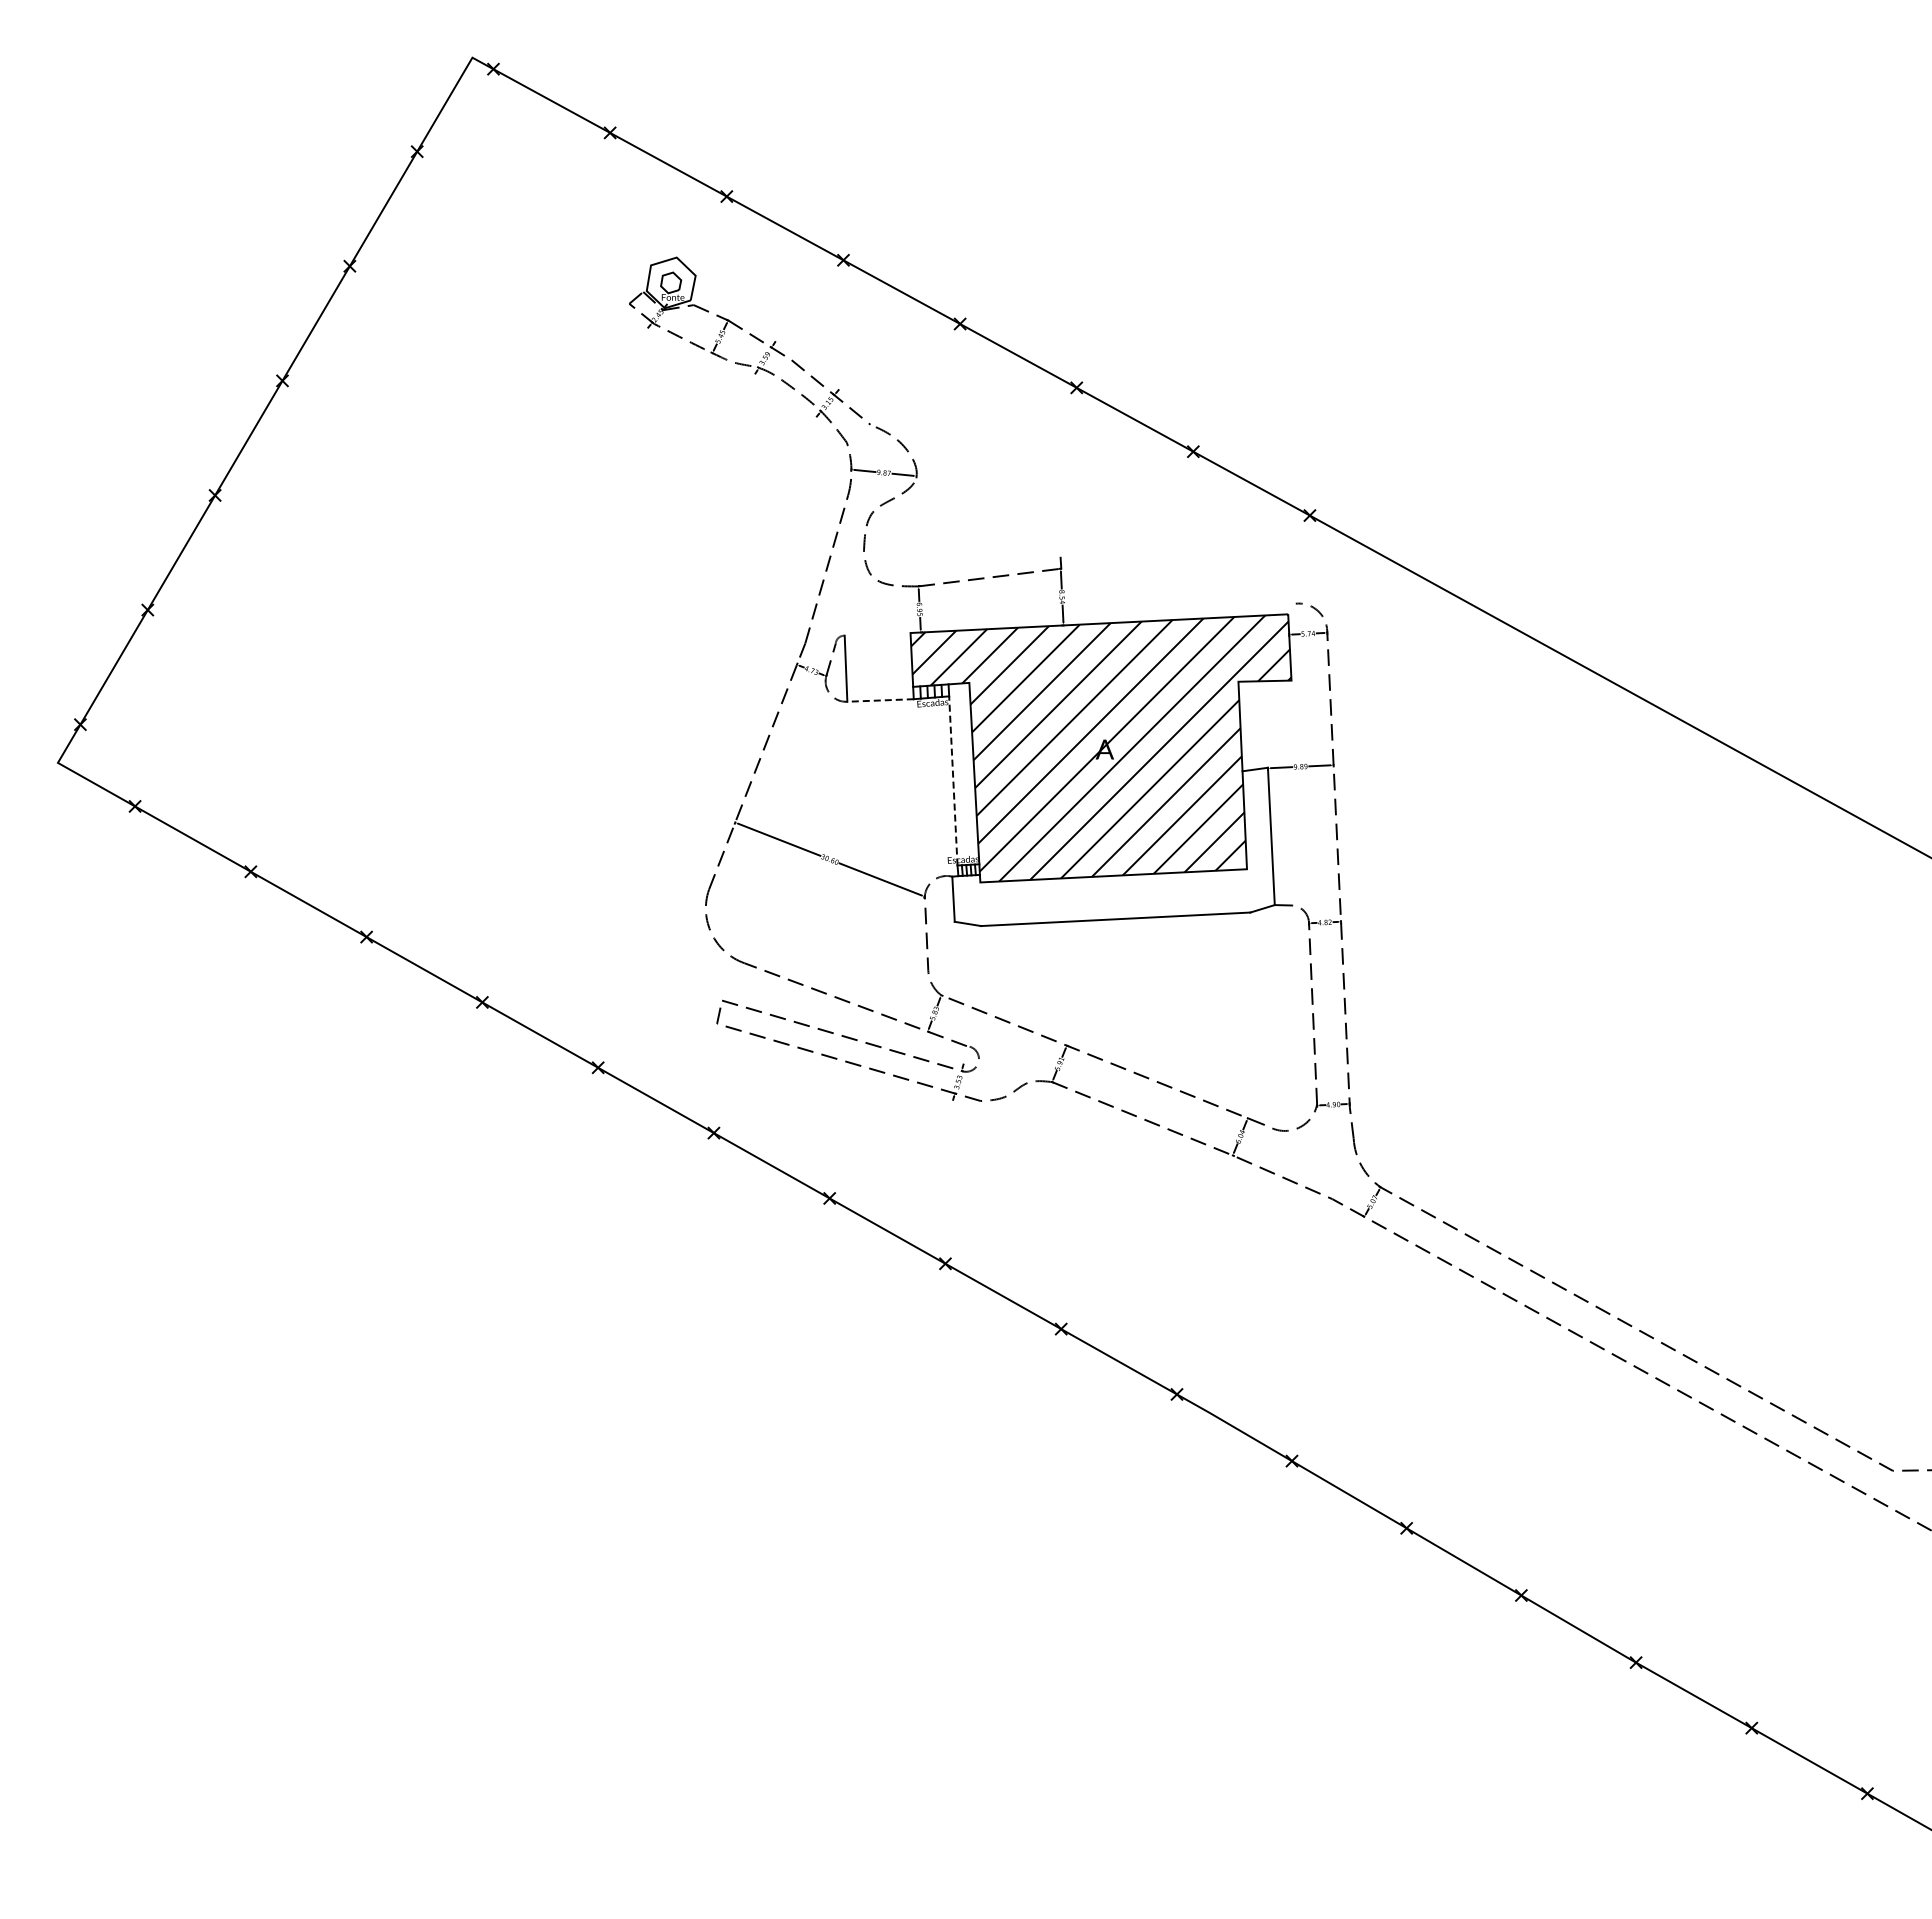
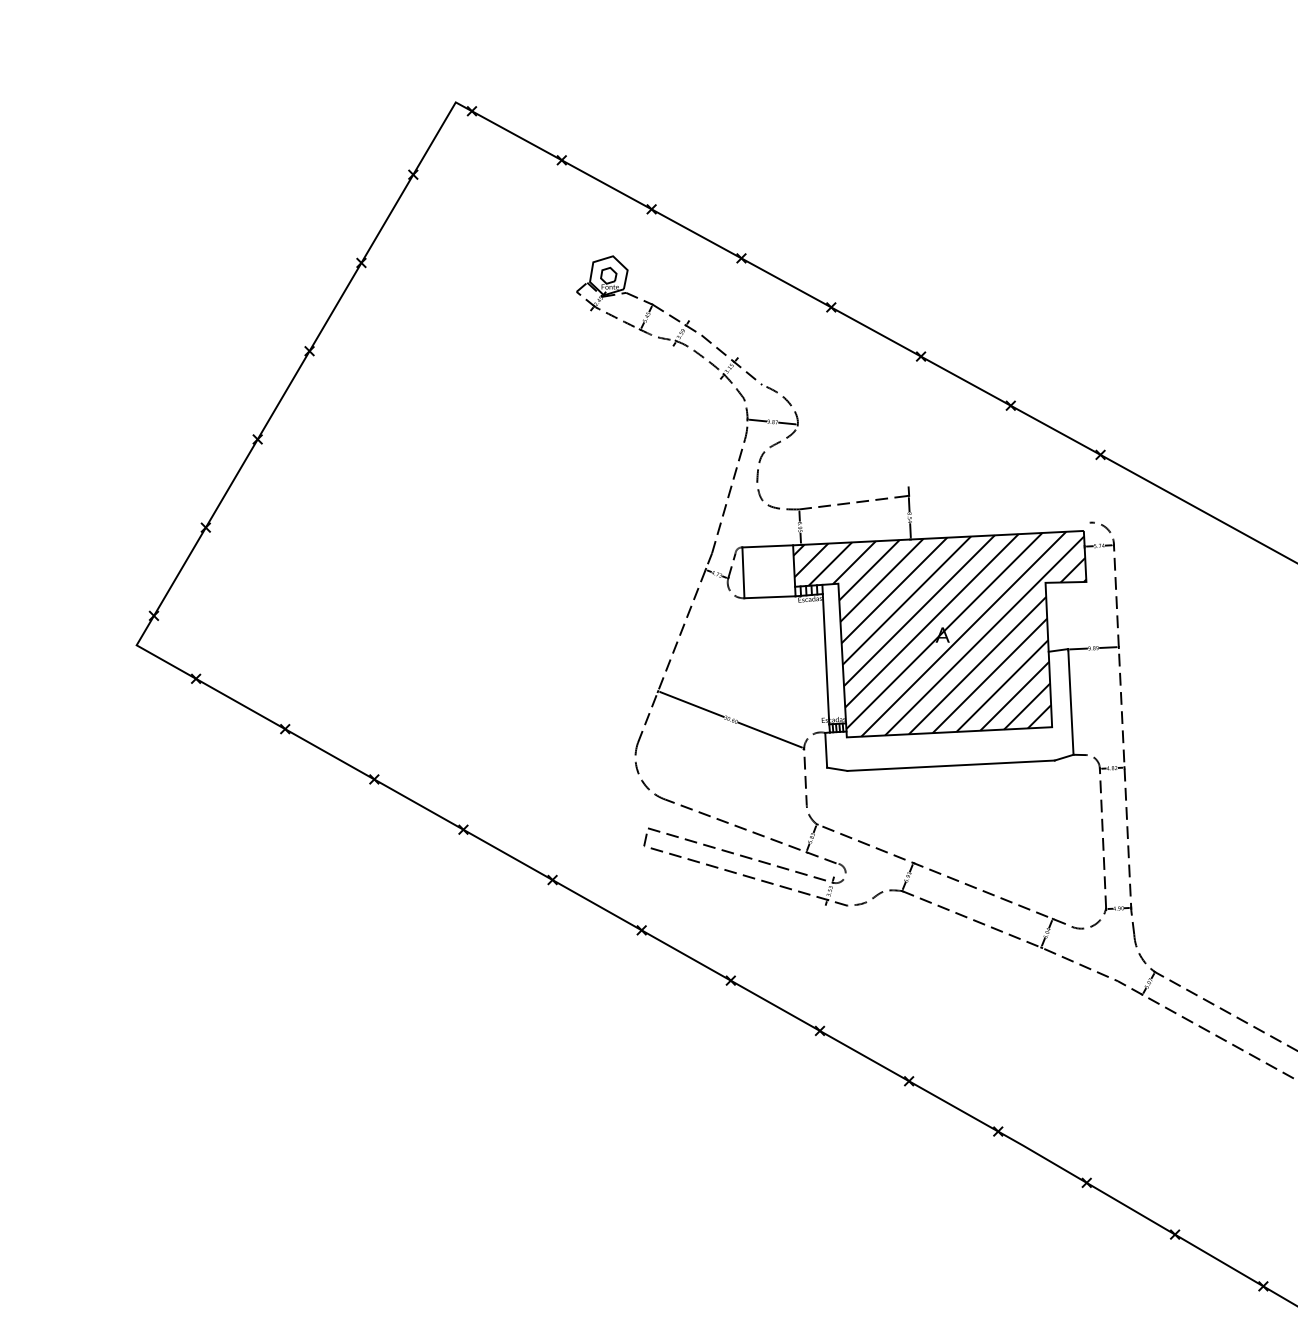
line: (877, 634) -> (767, 546), added
line: (880, 700) -> (769, 597), dashed -> solid
line: (953, 780) -> (826, 658), dashed -> solid

